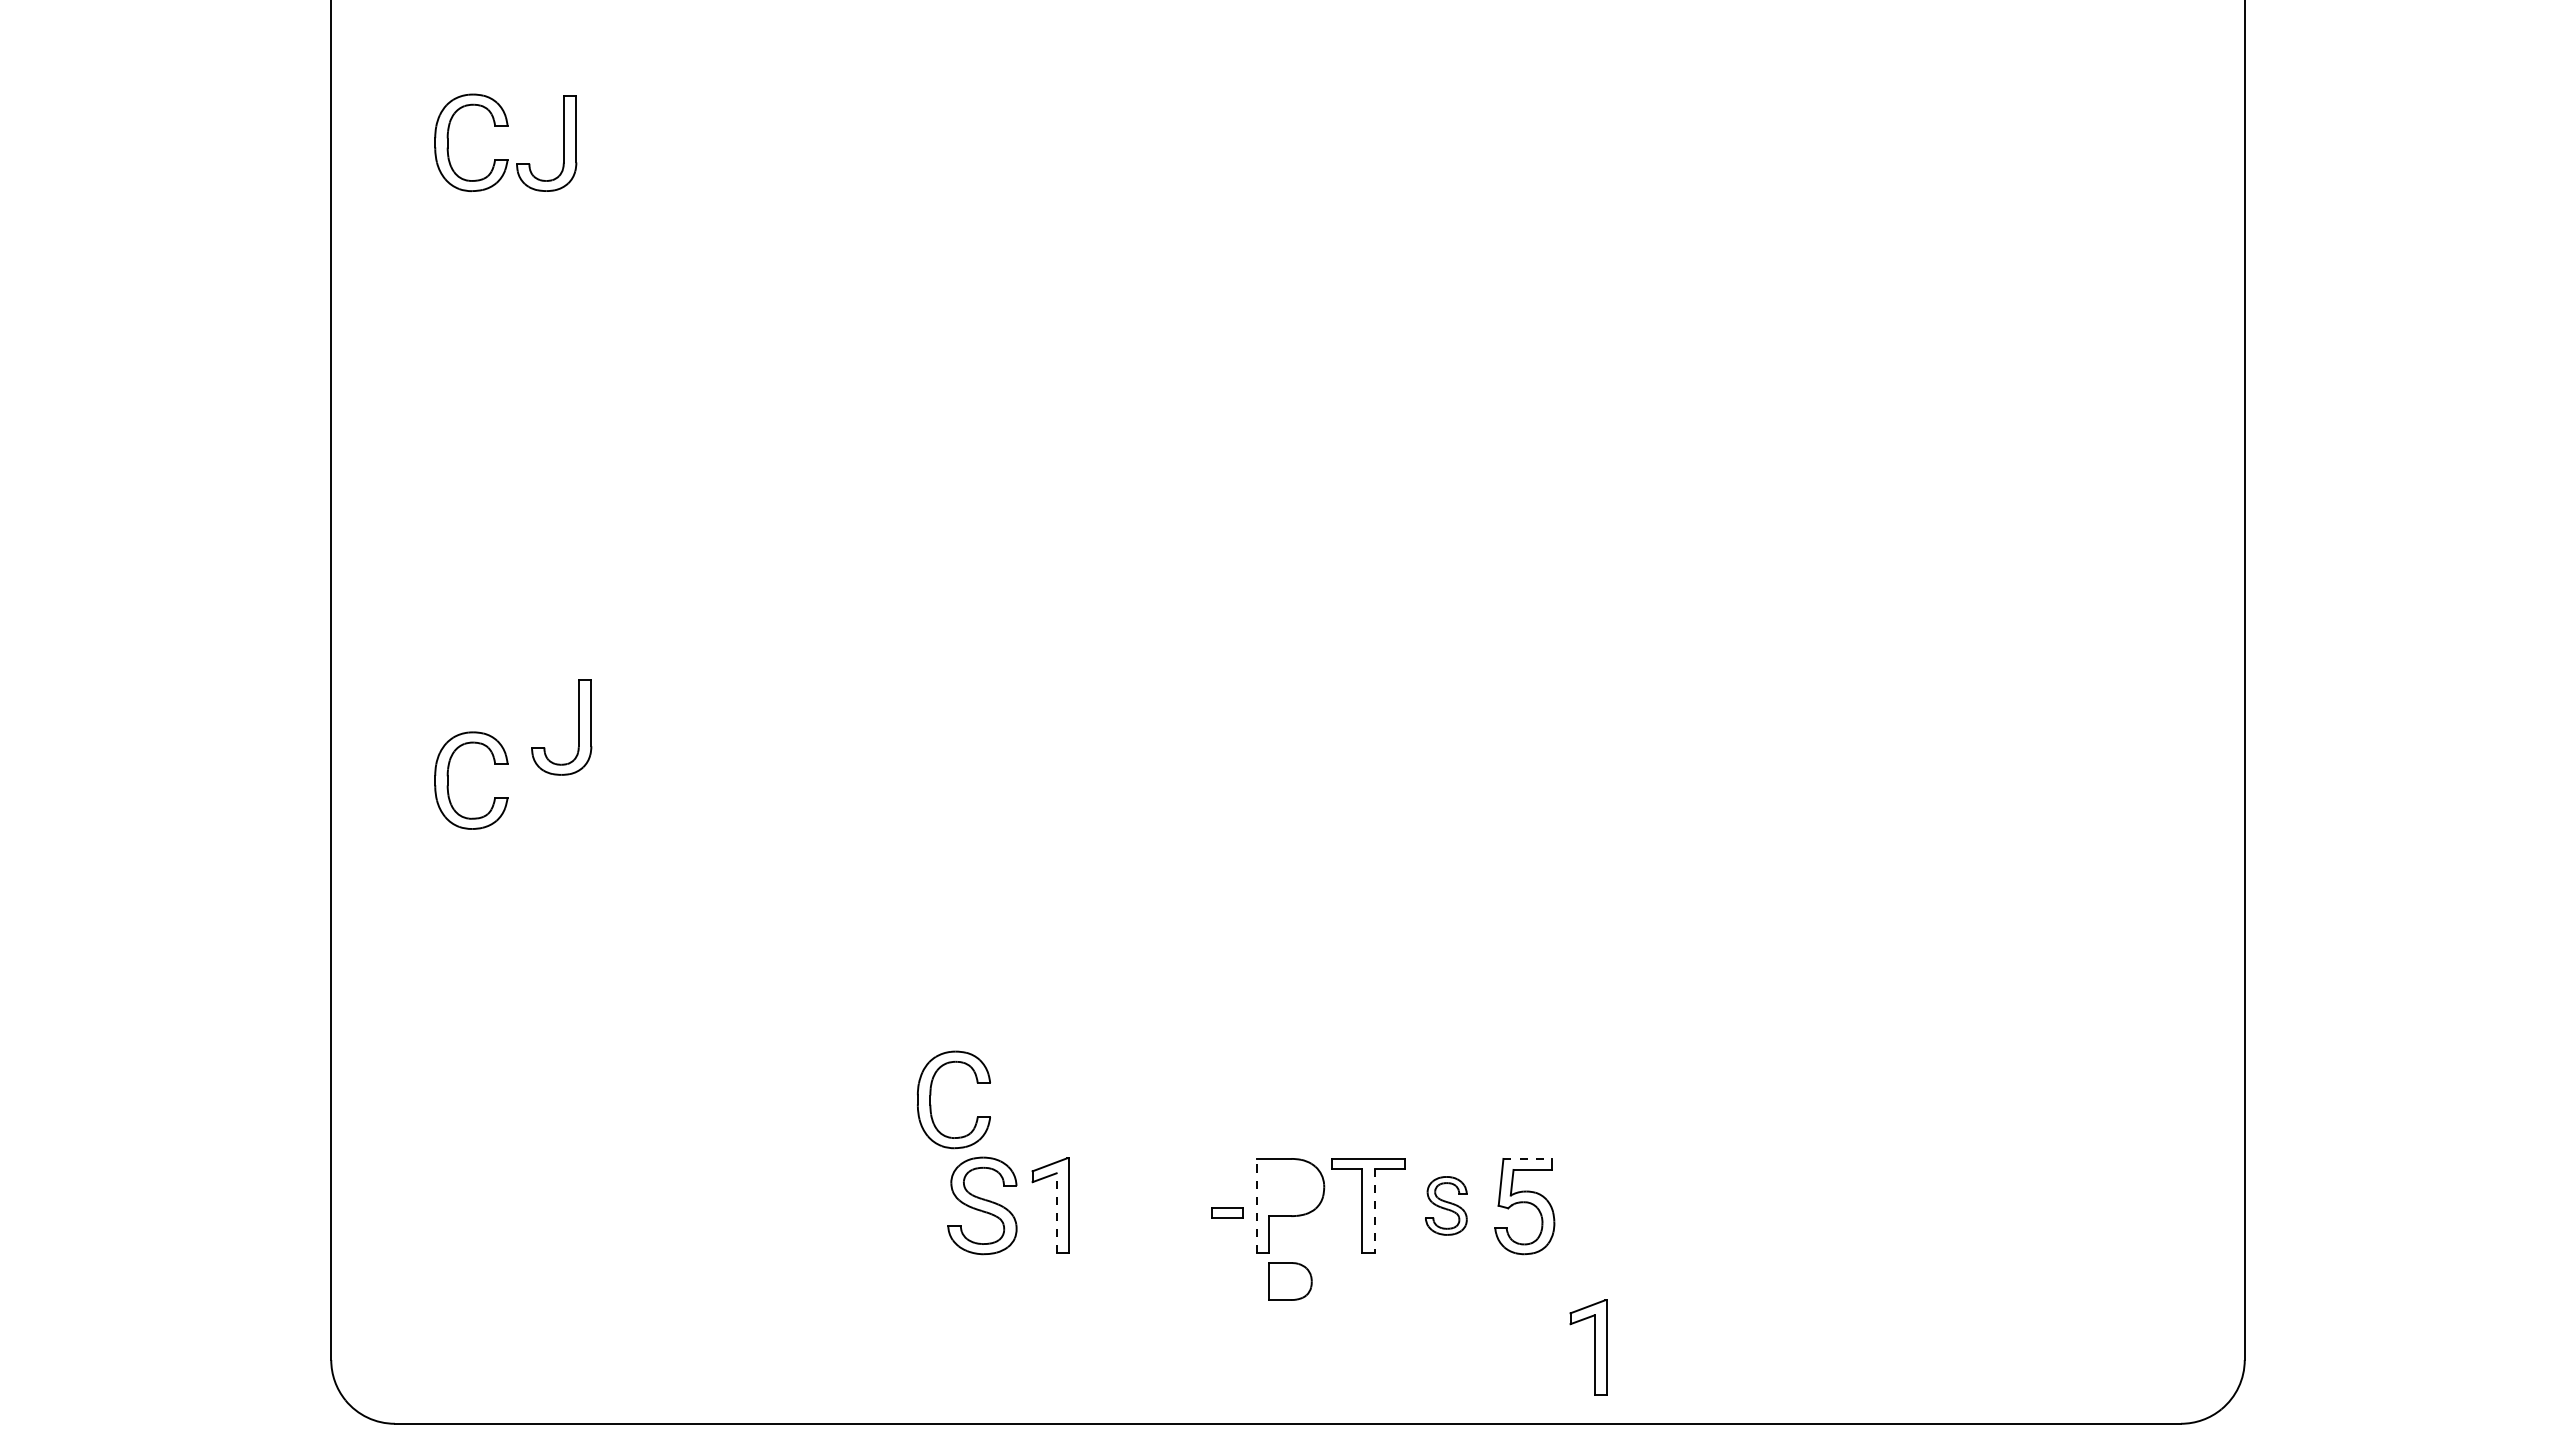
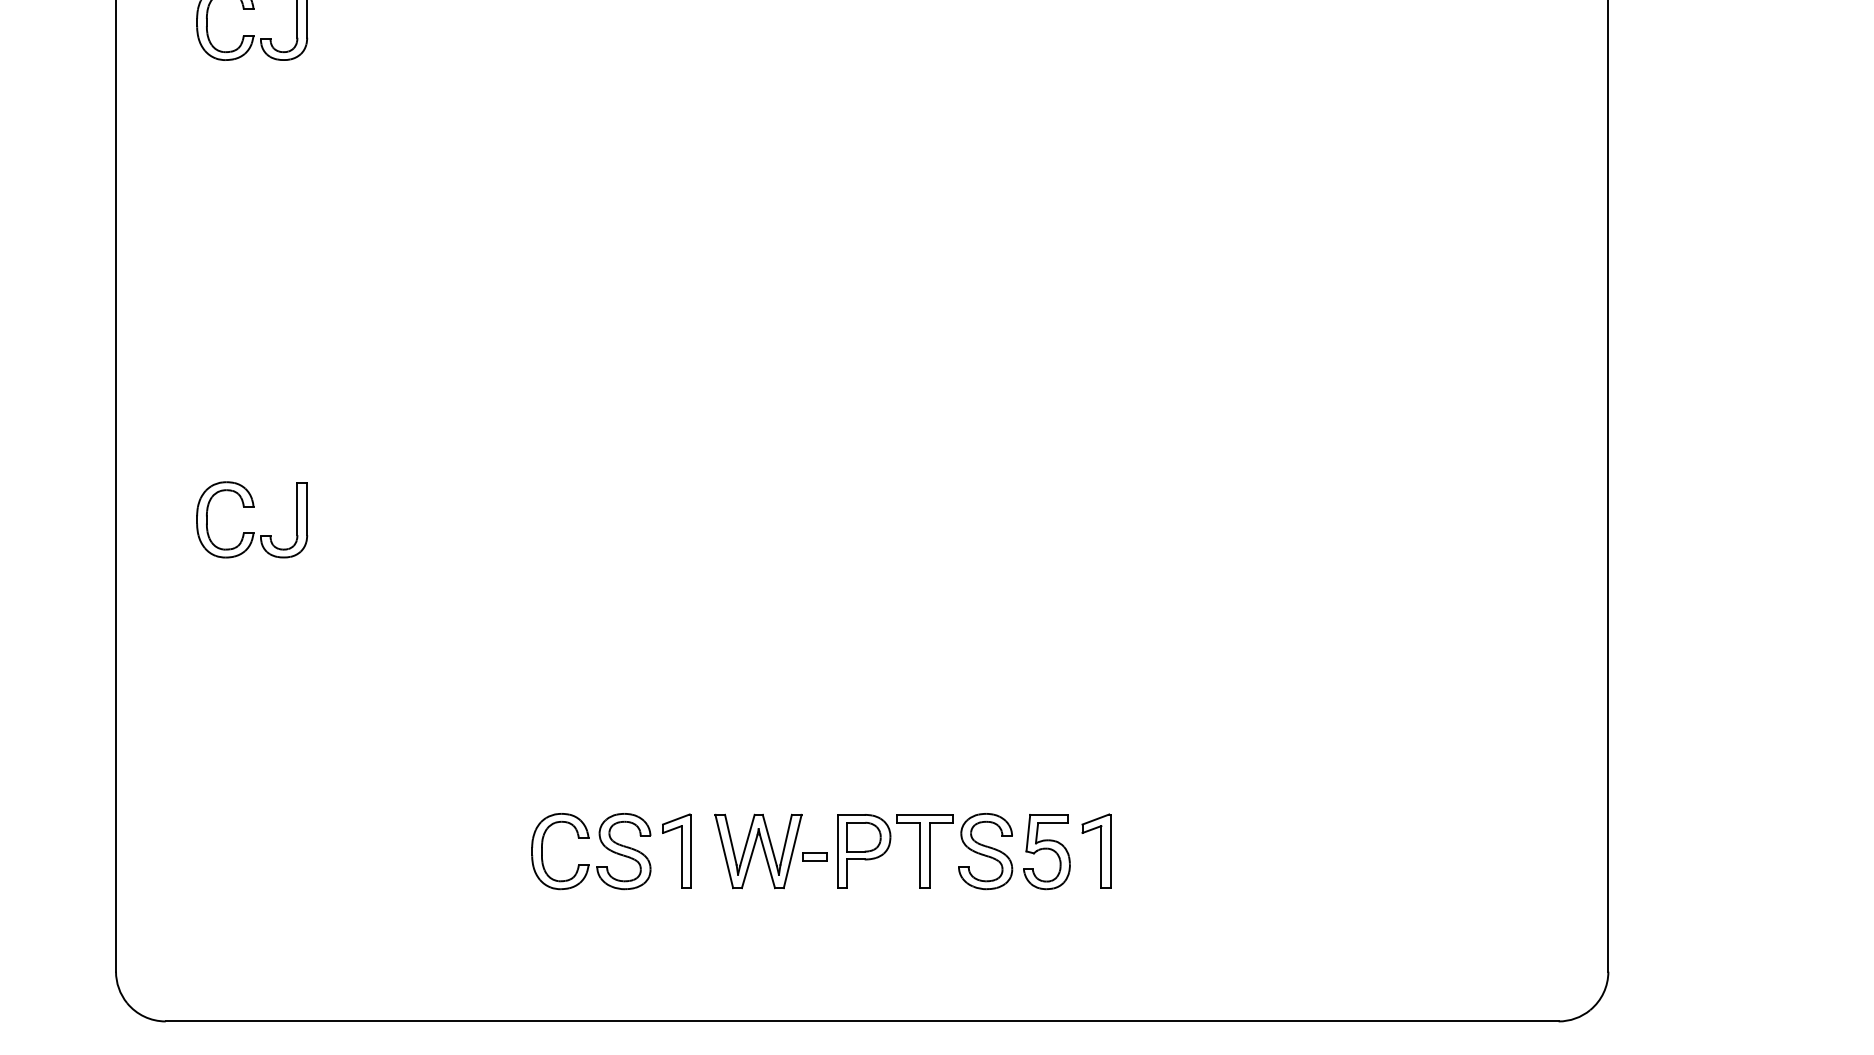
part: (578, 727) -> (297, 520), moved
part: (931, 1095) -> (542, 848), moved
line: (1528, 1158) -> (1049, 814), dashed -> solid
part: (1154, 1205) -> (758, 851), added
line: (1256, 1205) -> (837, 851), dashed -> solid
part: (1446, 1205) -> (985, 851), size x1.67
line: (1374, 1210) -> (929, 855), dashed -> solid
line: (1056, 1213) -> (681, 857), dashed -> solid
part: (1290, 1281) -> (864, 837), moved
part: (1588, 1347) -> (1096, 851), moved

